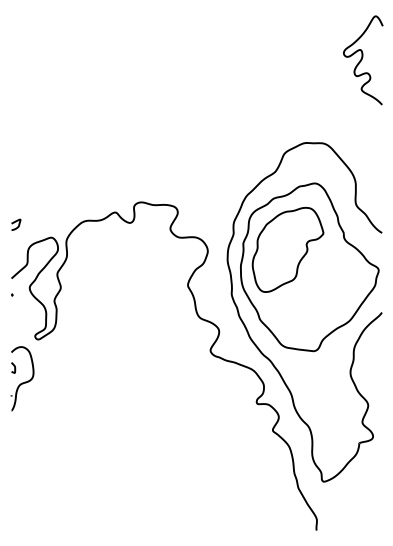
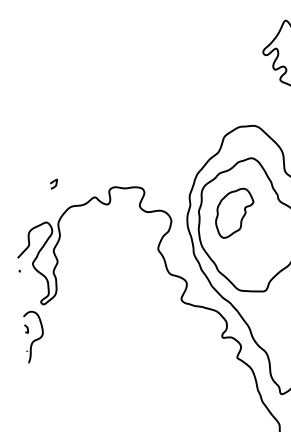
curve: (16, 222) -> (54, 182), moved
part: (287, 249) -> (234, 212), size x0.7

